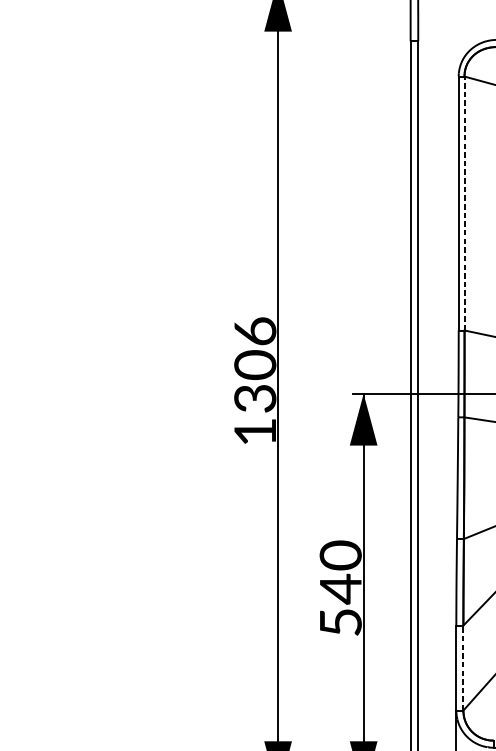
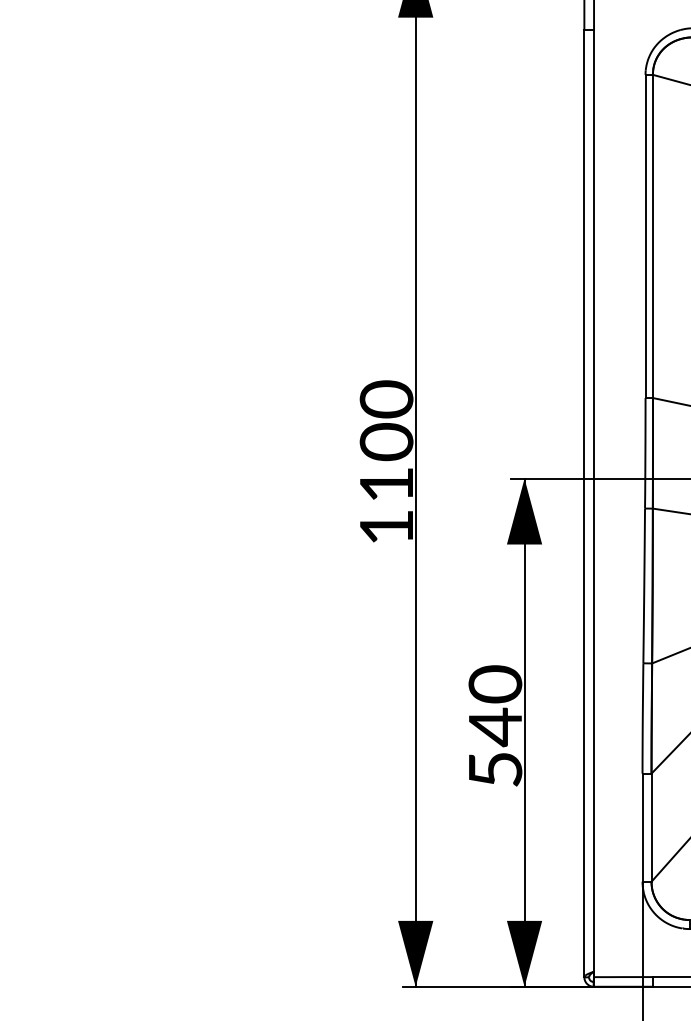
line: (464, 203) -> (652, 236), dashed -> solid
text: (255, 364) -> (386, 441), 1306 -> 1100
line: (463, 667) -> (651, 827), dashed -> solid

